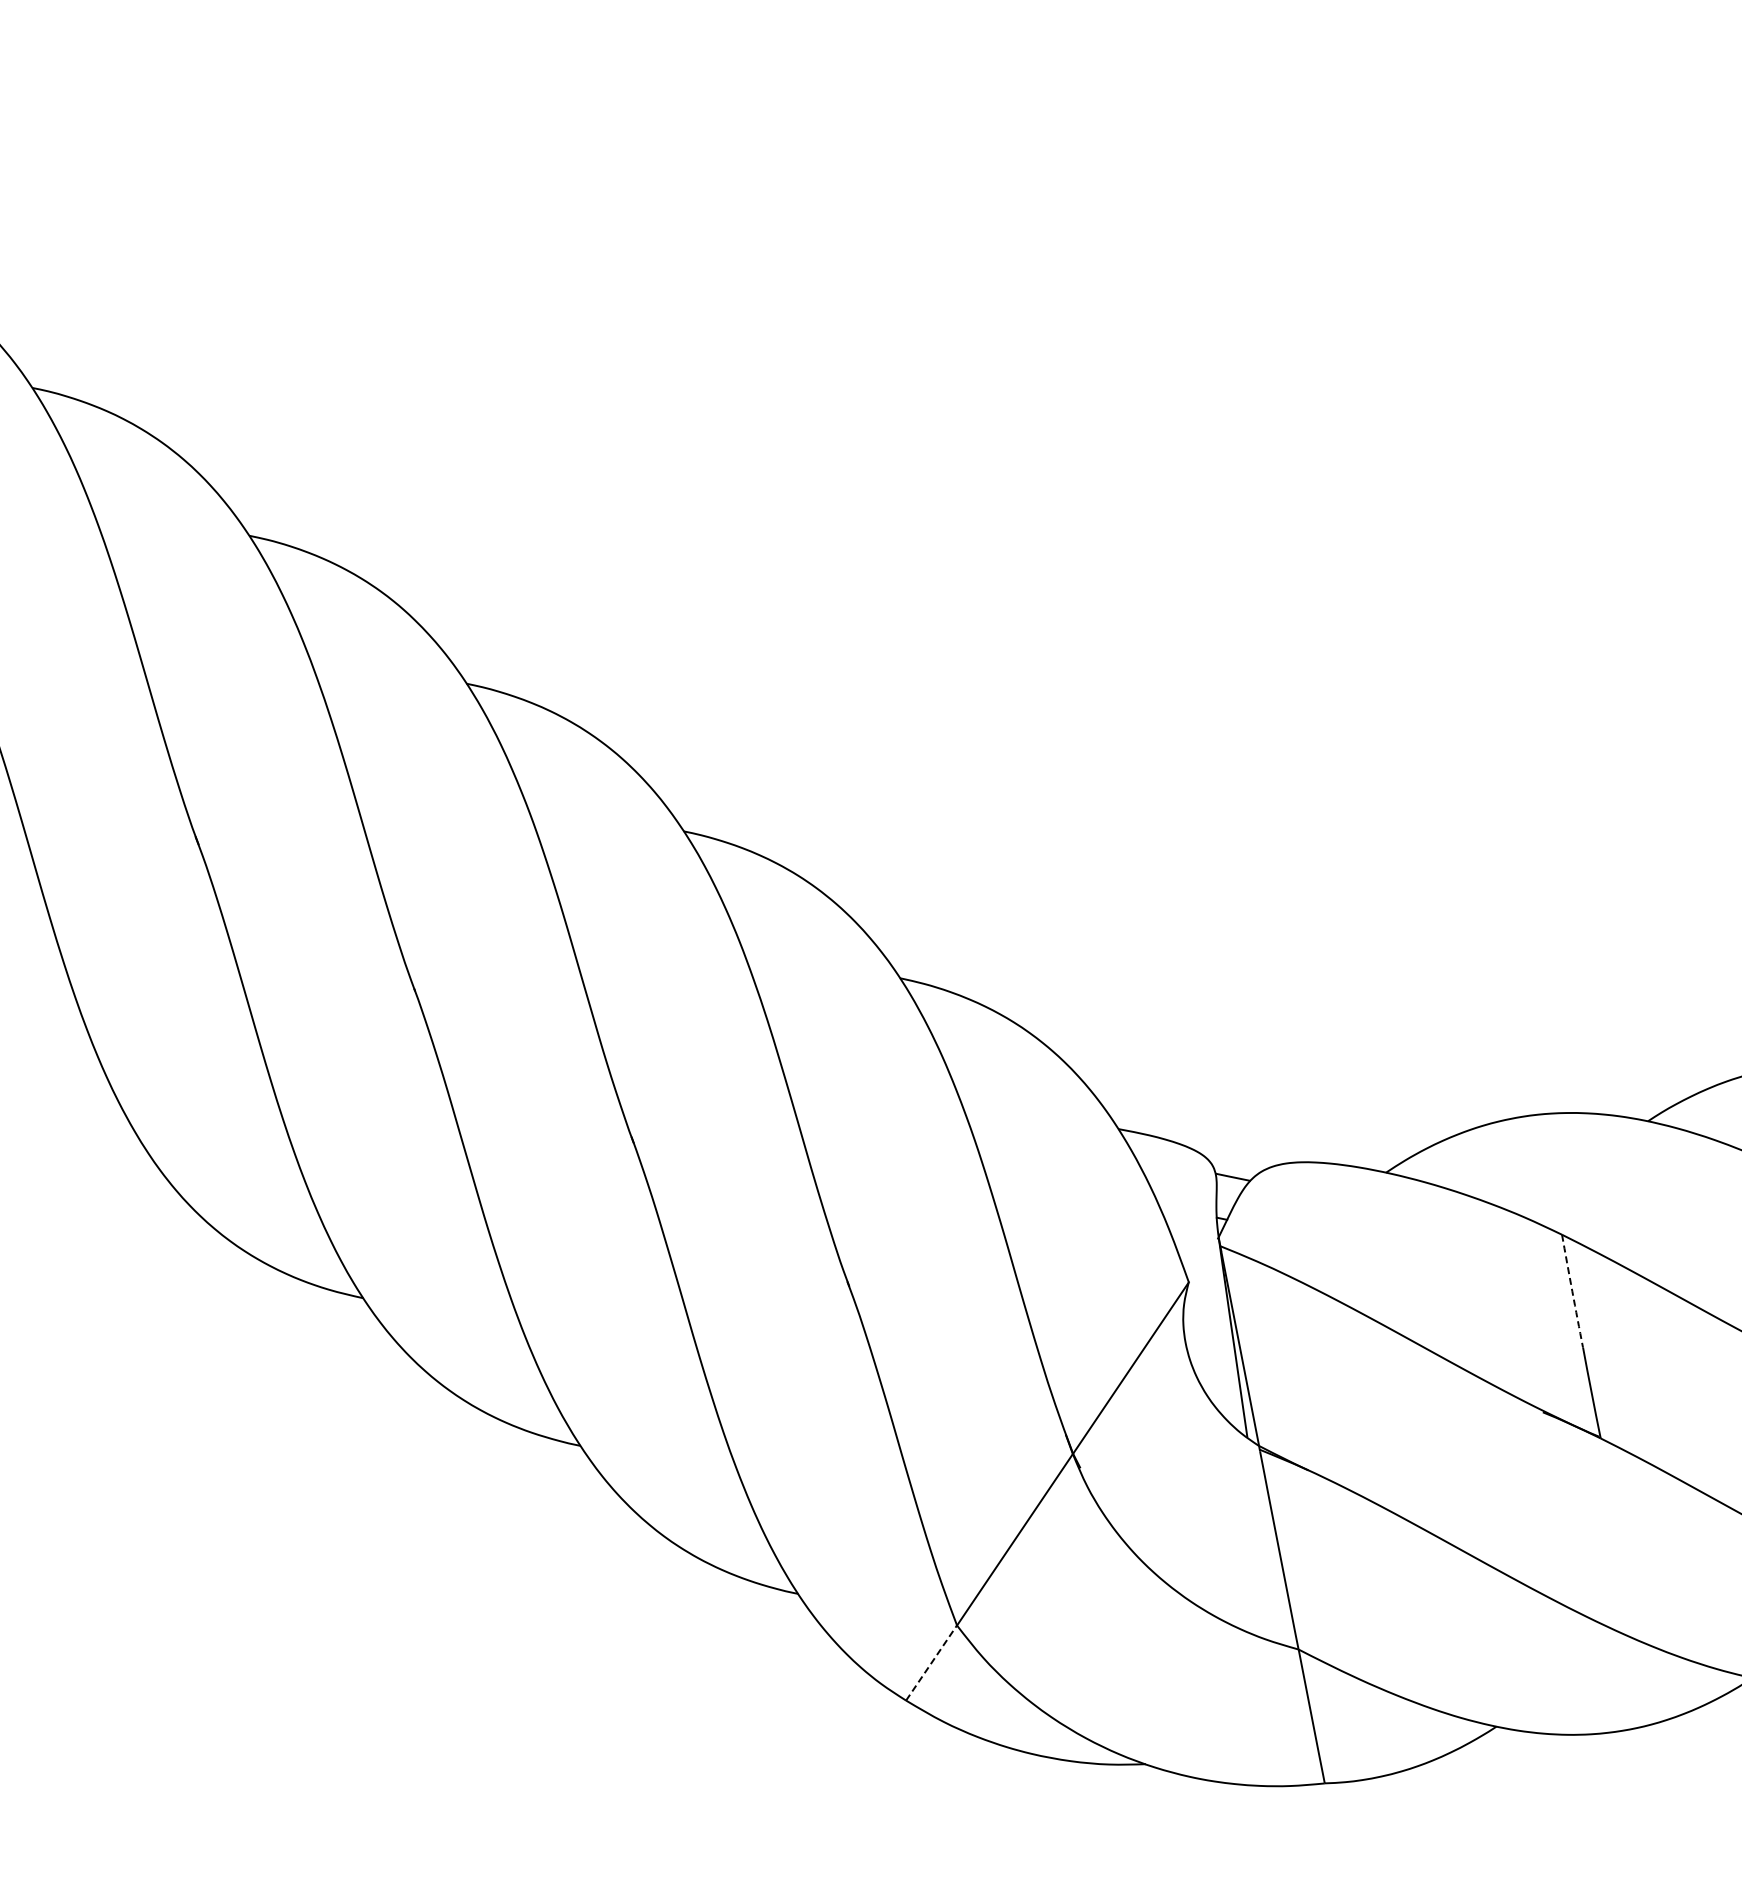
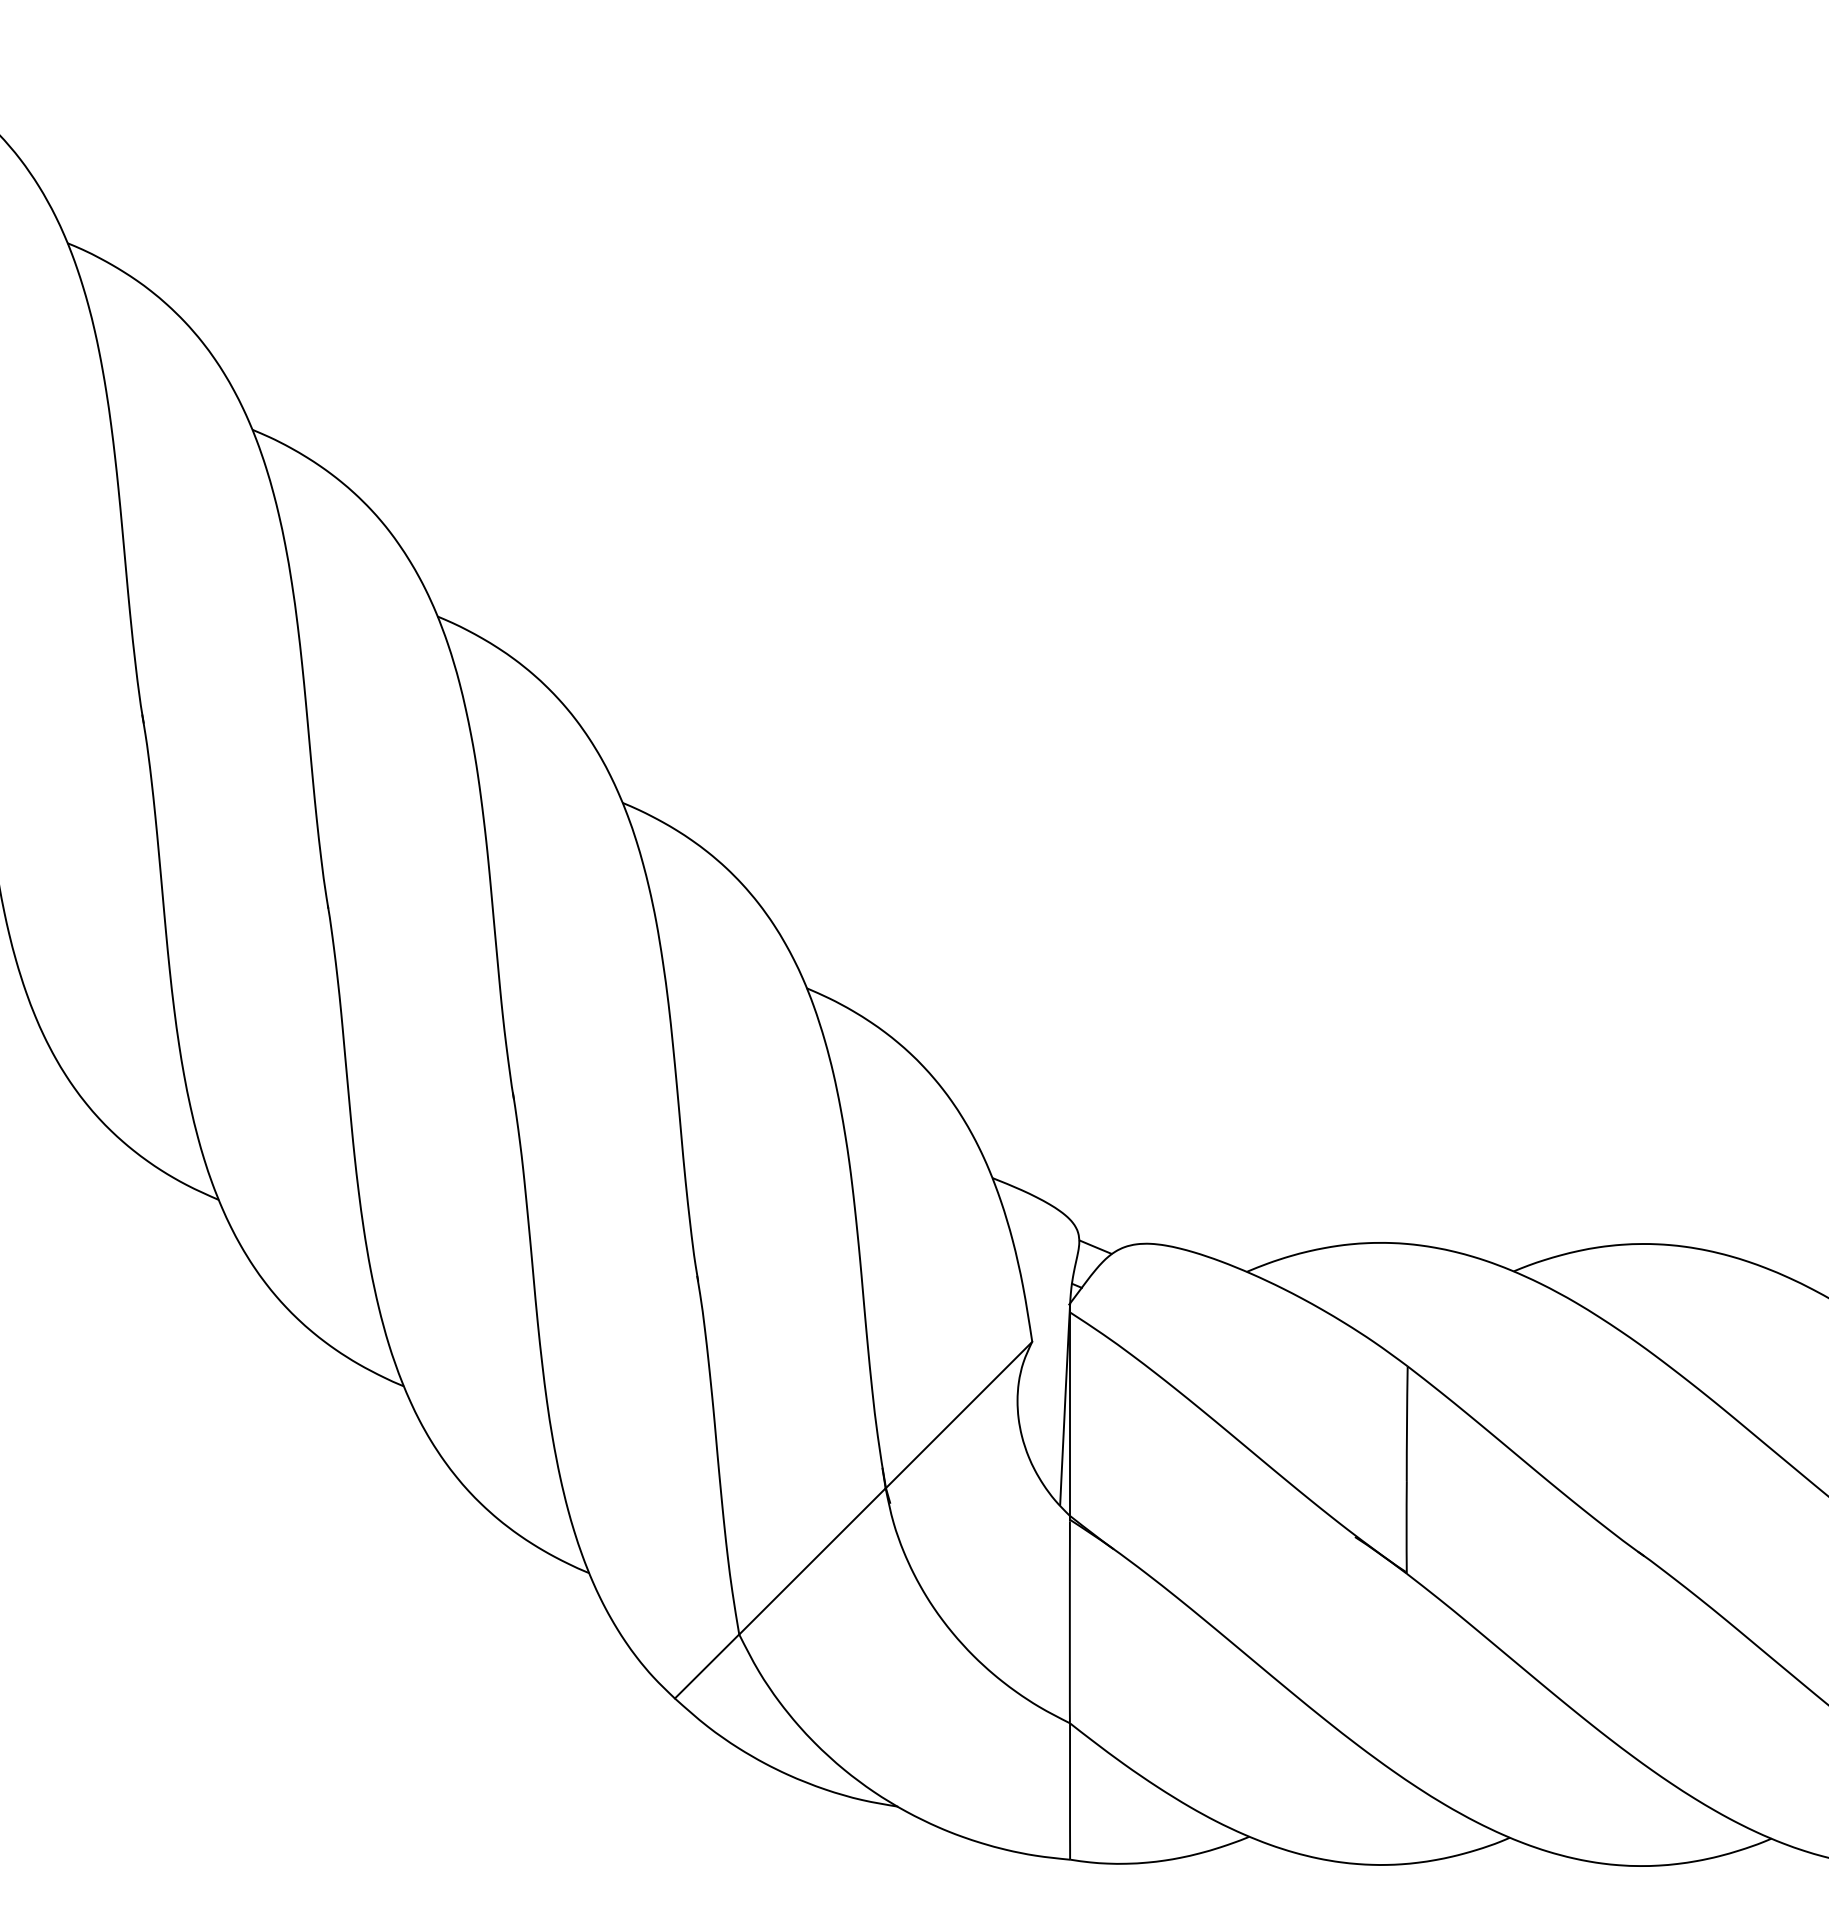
arc: (1571, 1291) -> (1406, 1423), dashed -> solid
line: (931, 1662) -> (707, 1666), dashed -> solid

